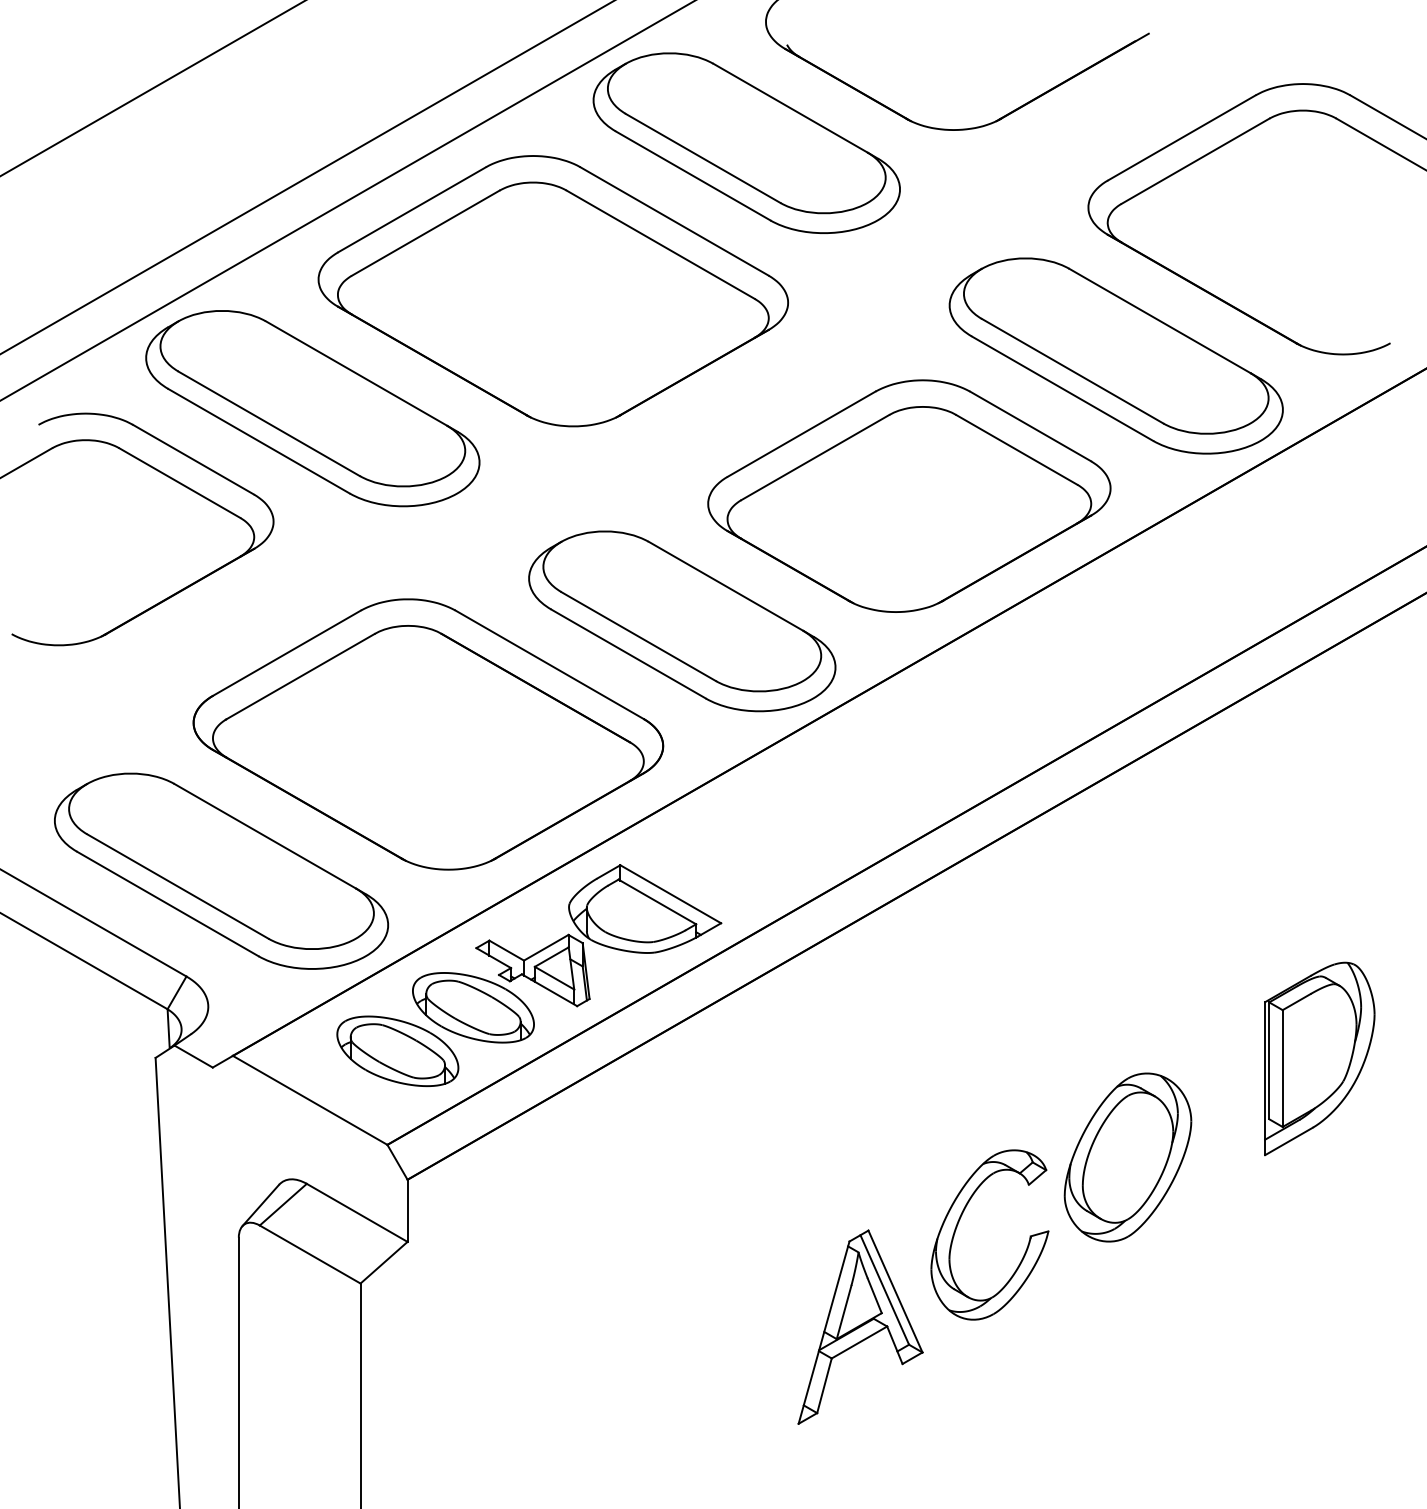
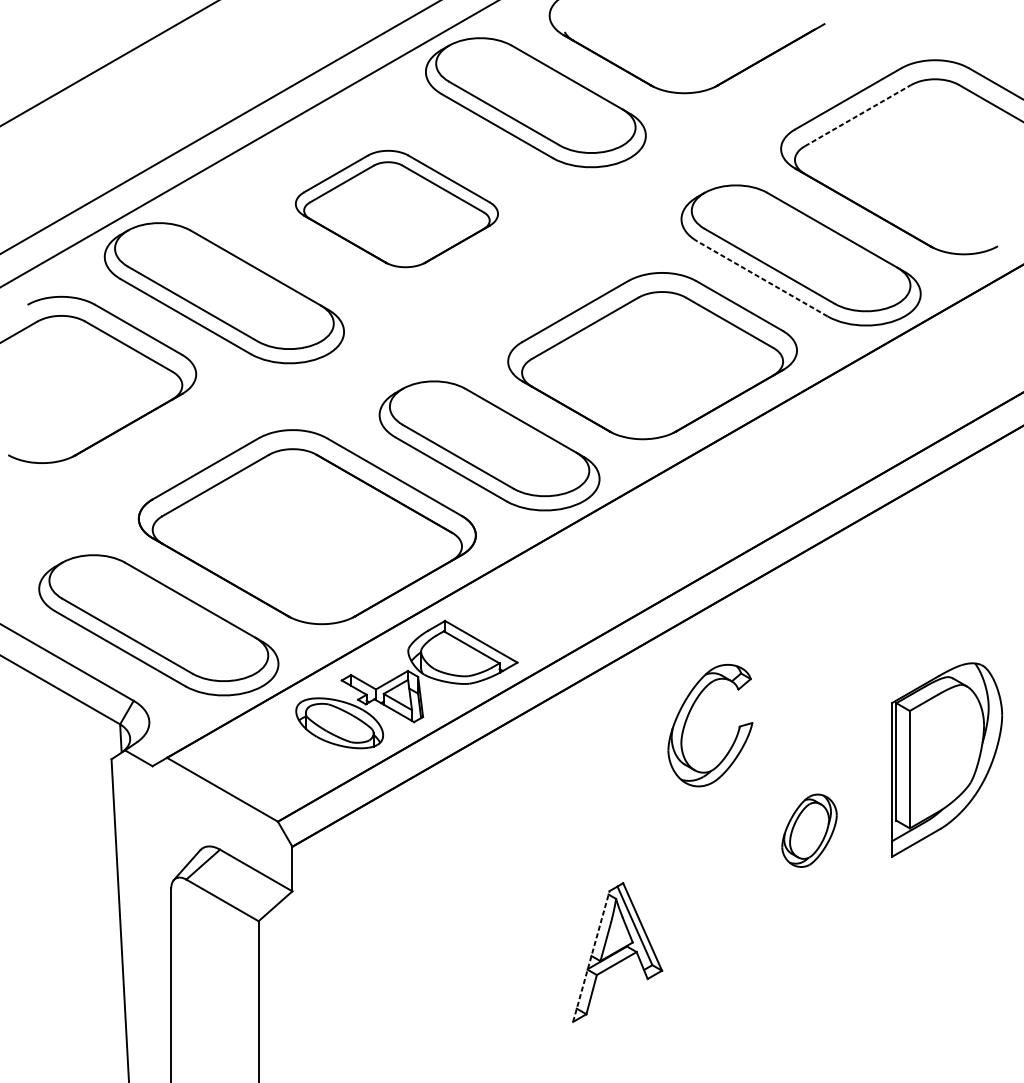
line: (1195, 161) -> (857, 115), solid -> dashed
part: (552, 291) -> (396, 209), size x0.6
line: (1062, 388) -> (762, 278), solid -> dashed
part: (397, 1050) -> (285, 753), removed
part: (1319, 1058) -> (946, 759), size x1.4
part: (1127, 1157) -> (809, 830), size x0.6
part: (959, 1222) -> (688, 716), moved
line: (824, 1332) -> (591, 956), solid -> dashed

